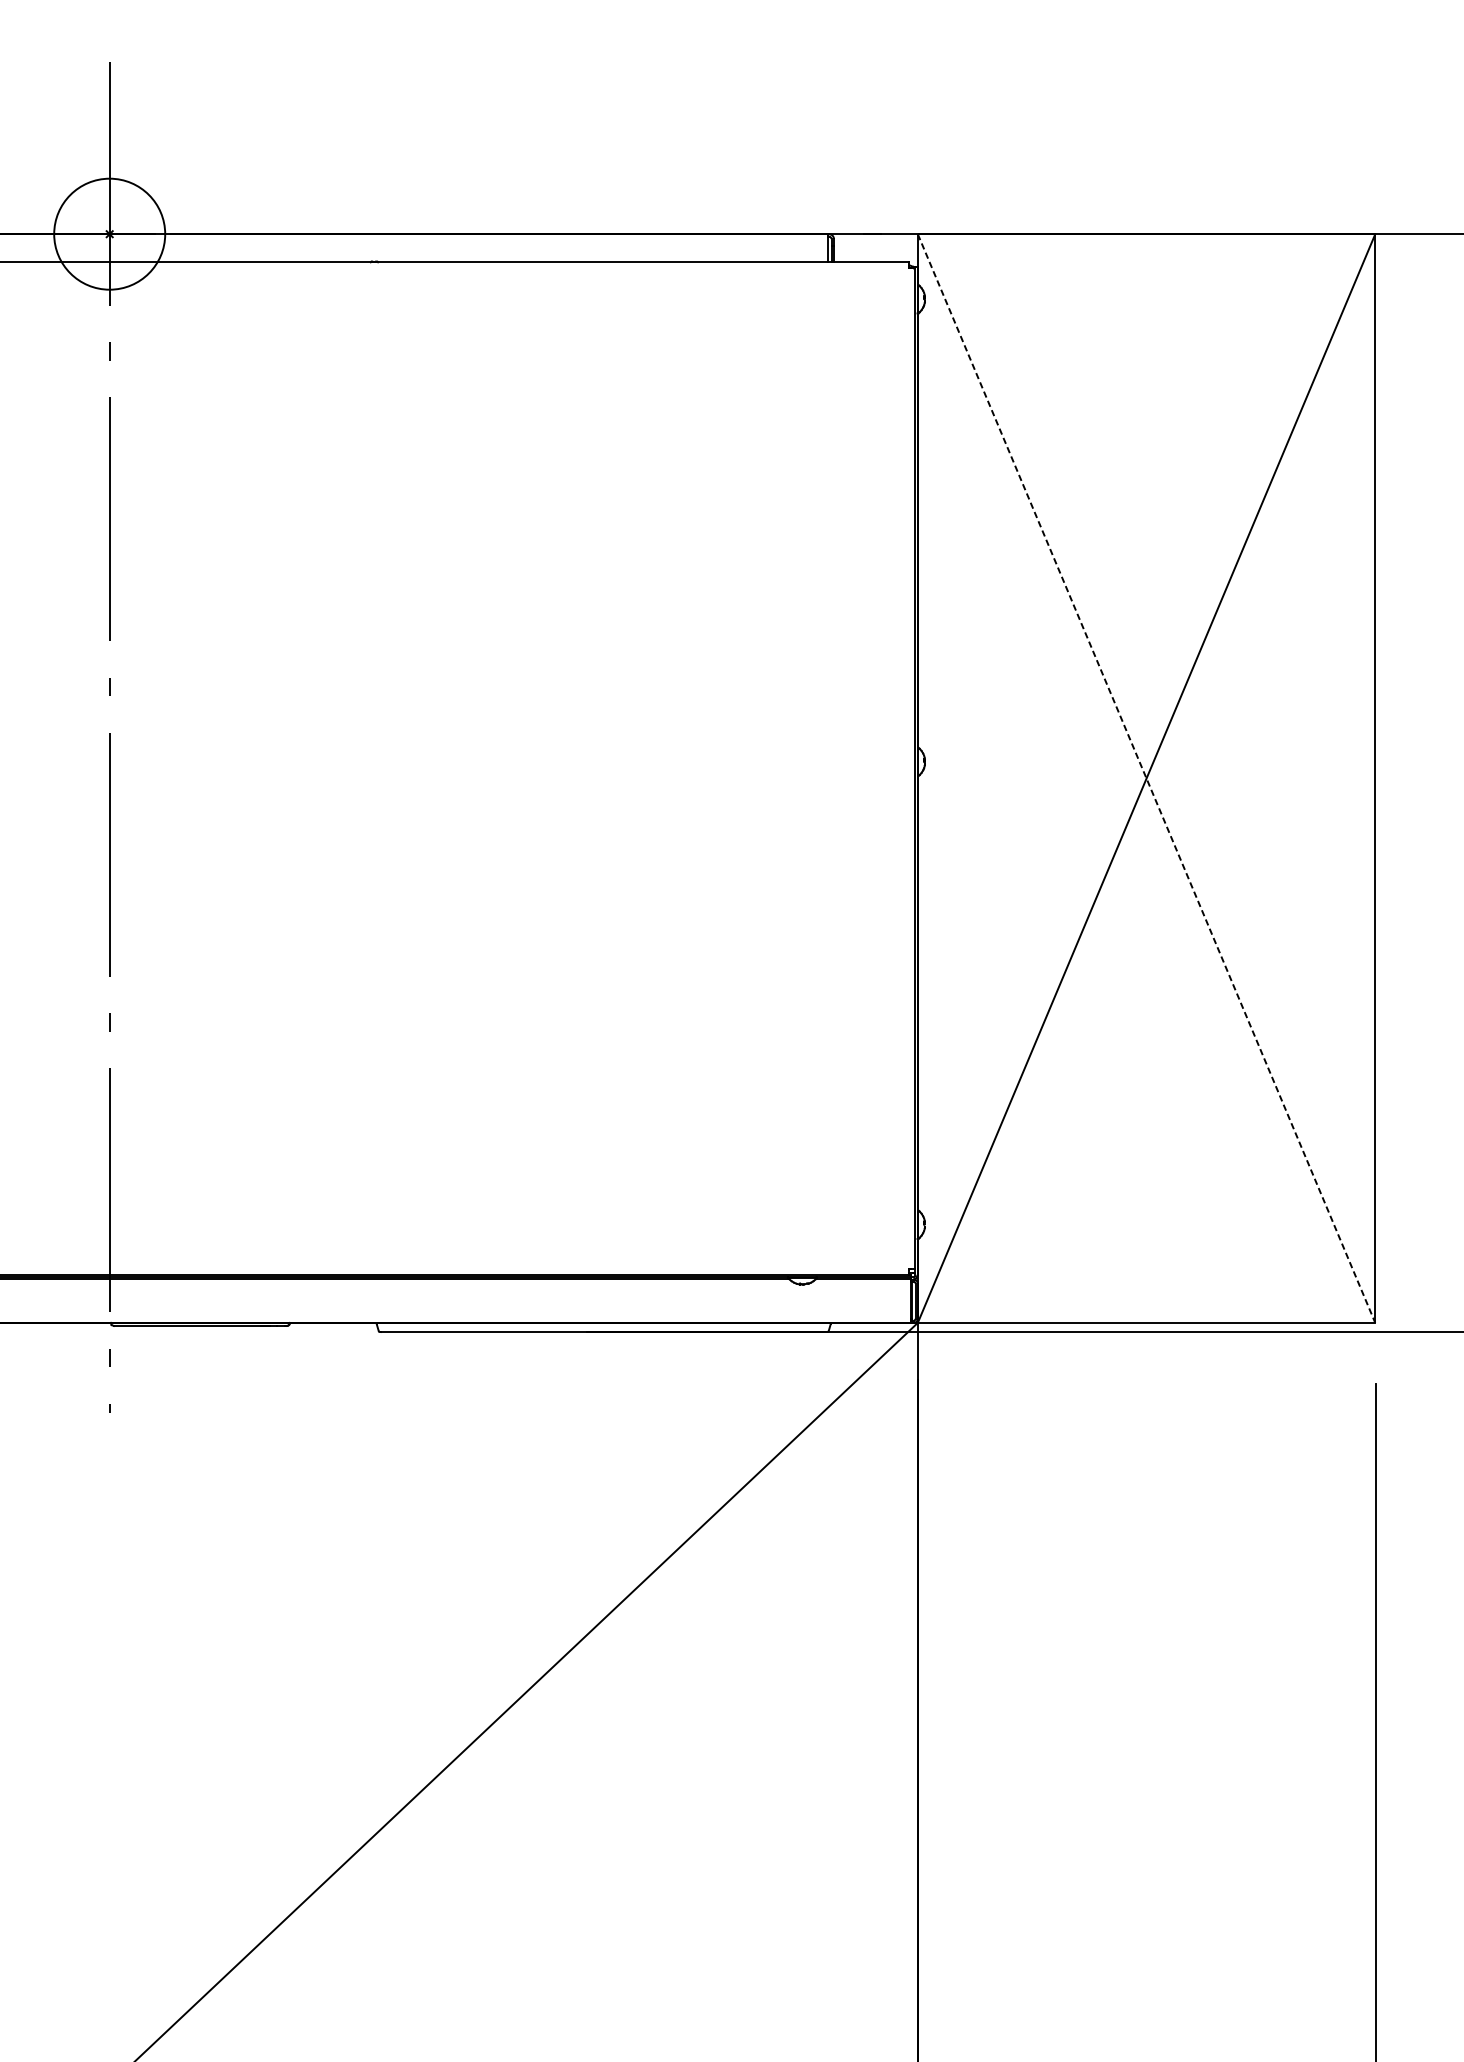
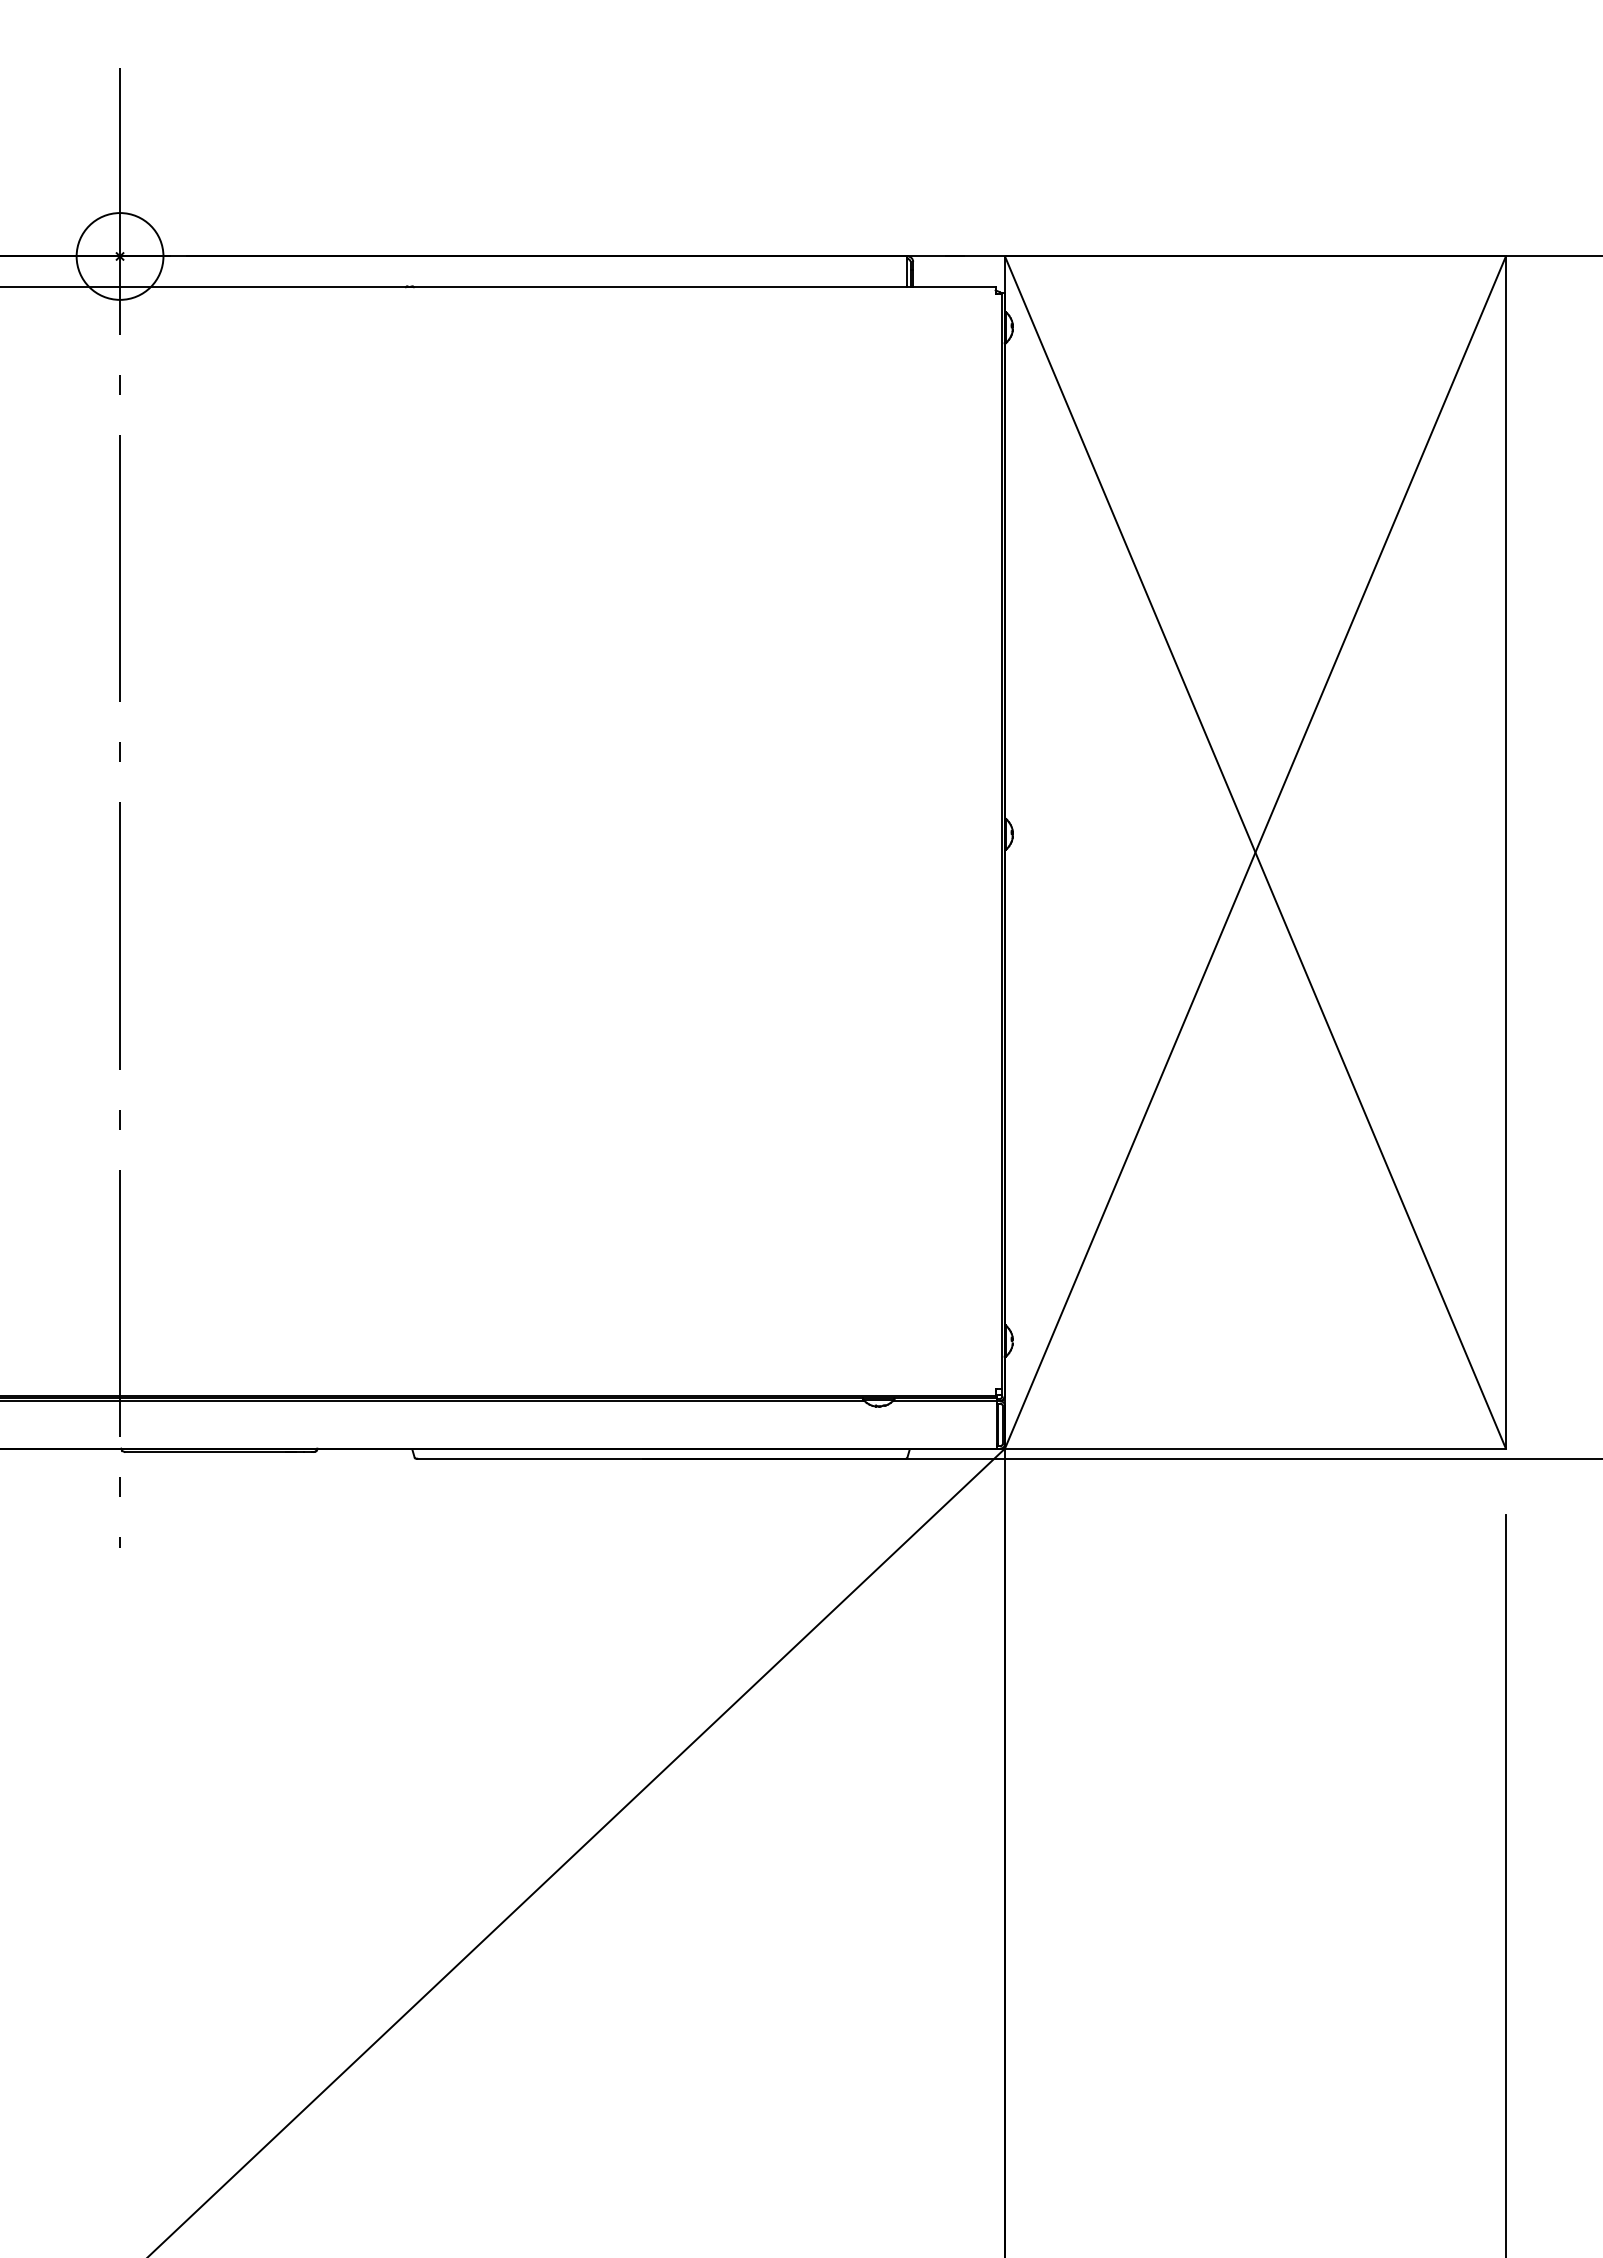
circle: (109, 234) -> (119, 256), size x0.71
line: (1146, 778) -> (1255, 852), dashed -> solid

